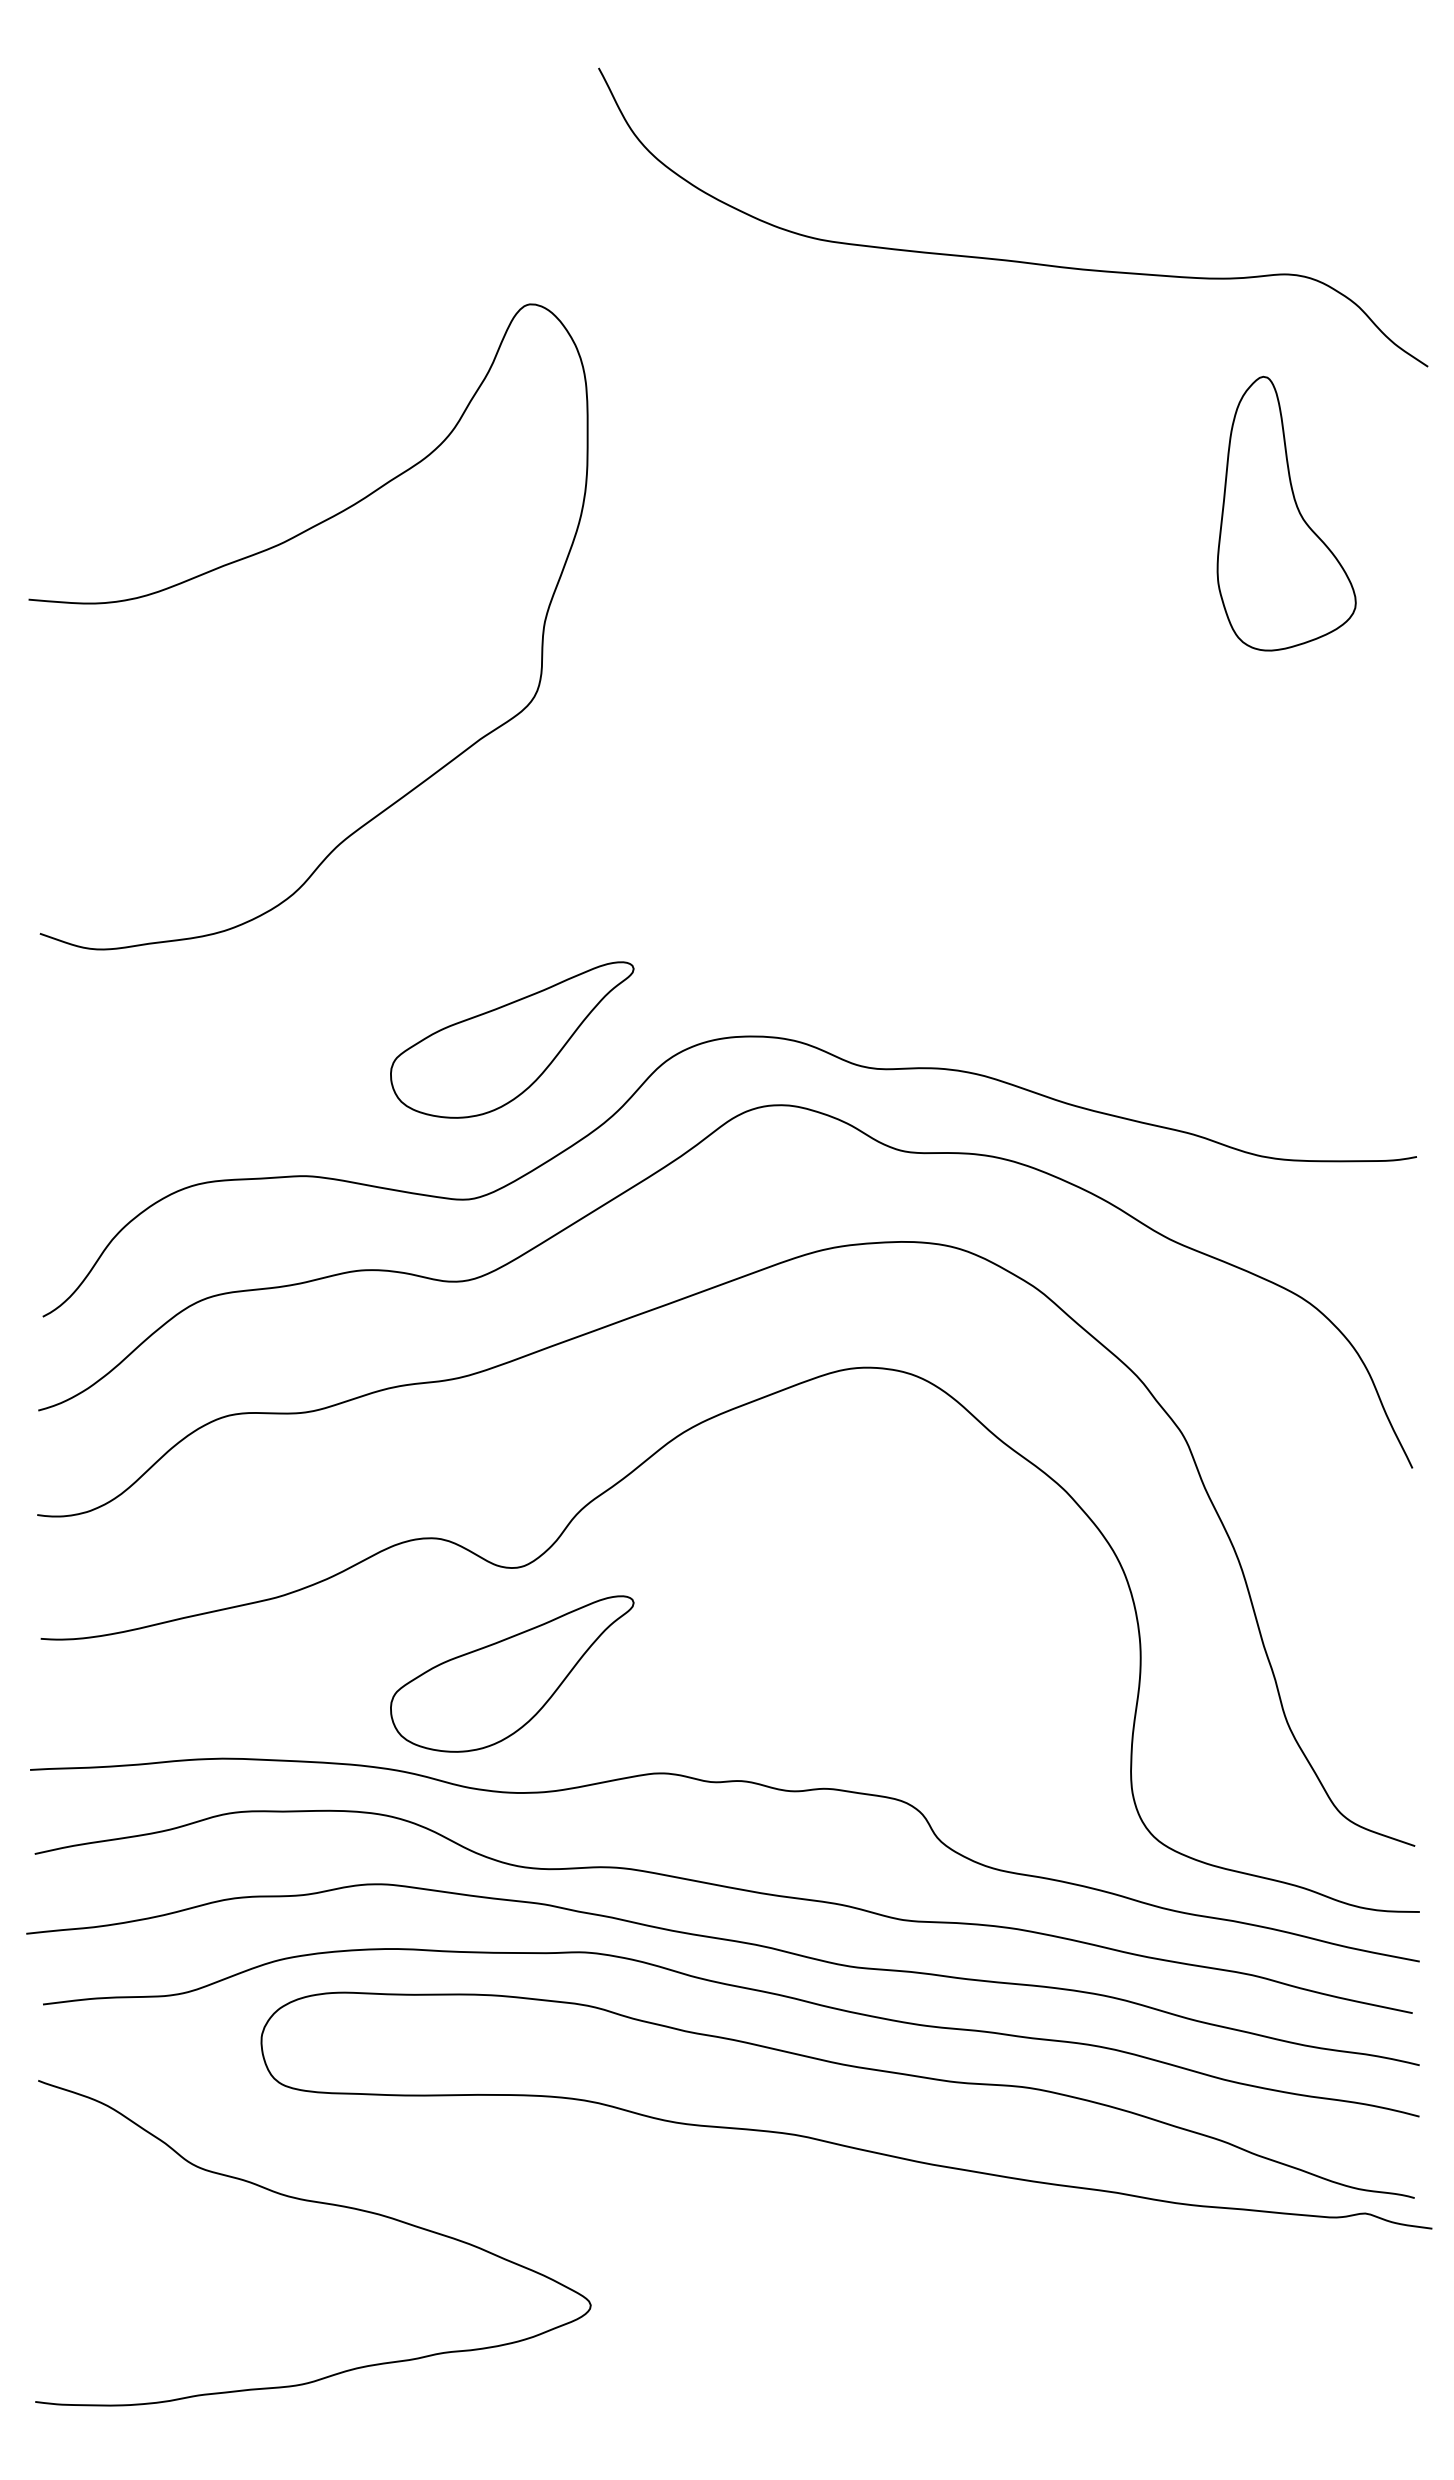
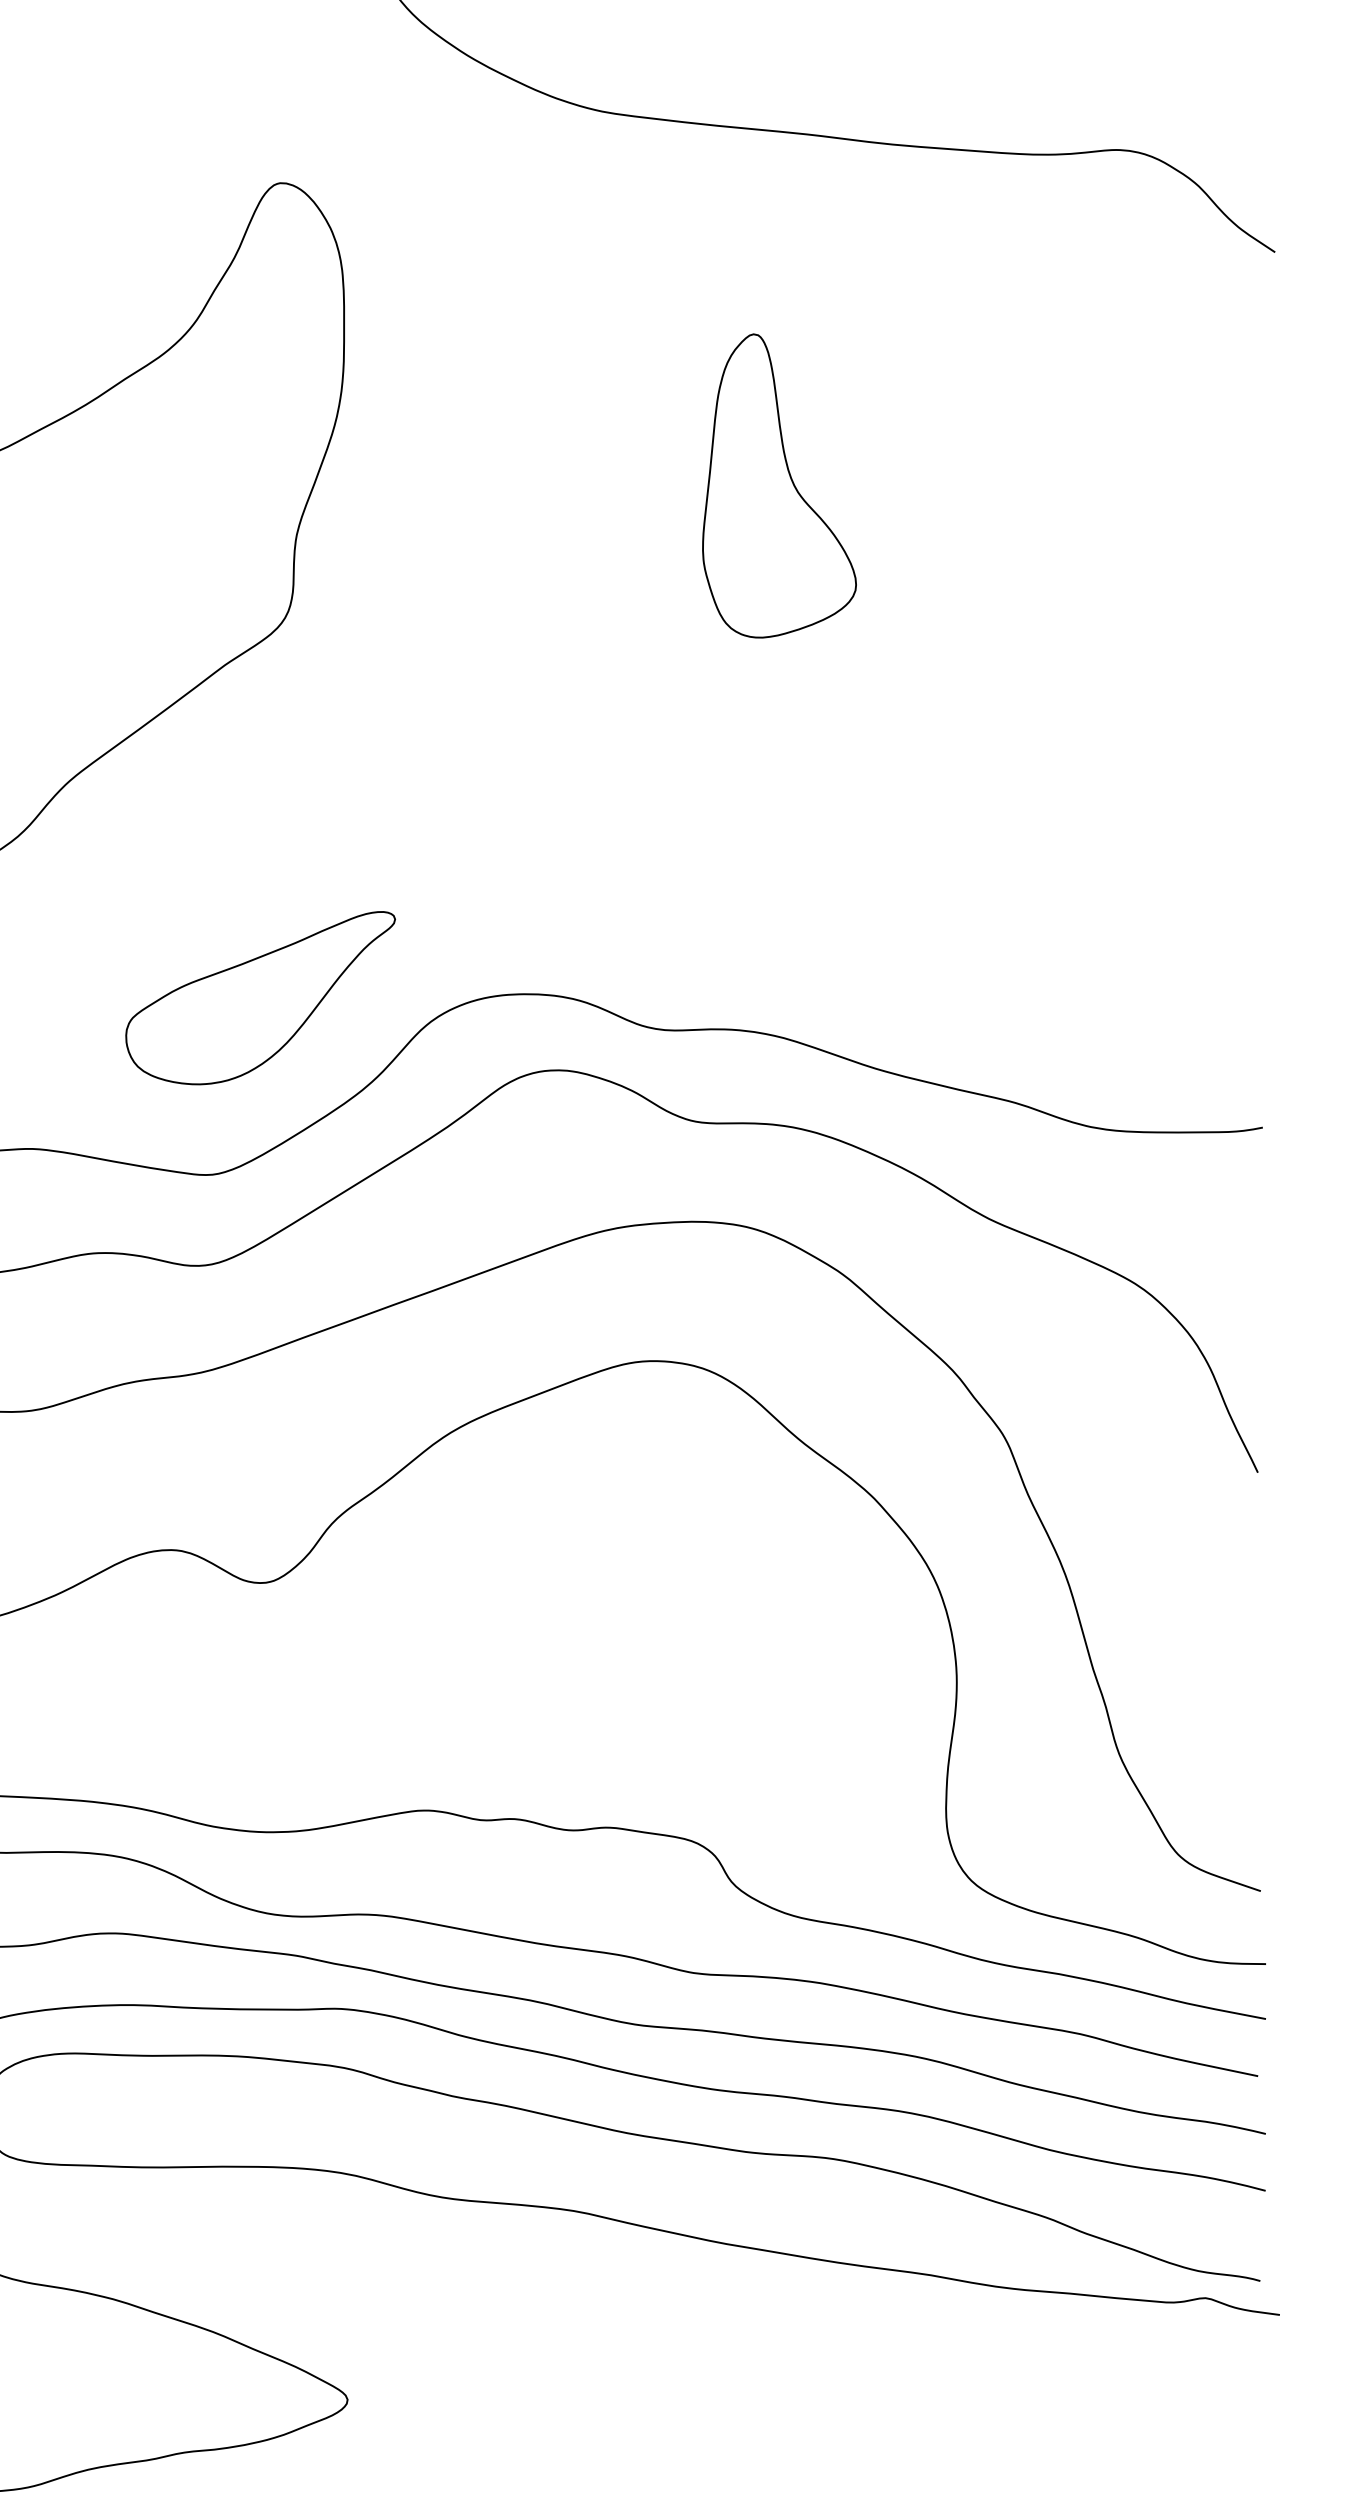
part: (1286, 513) -> (779, 485), moved
part: (512, 1673) -> (260, 1699), removed

